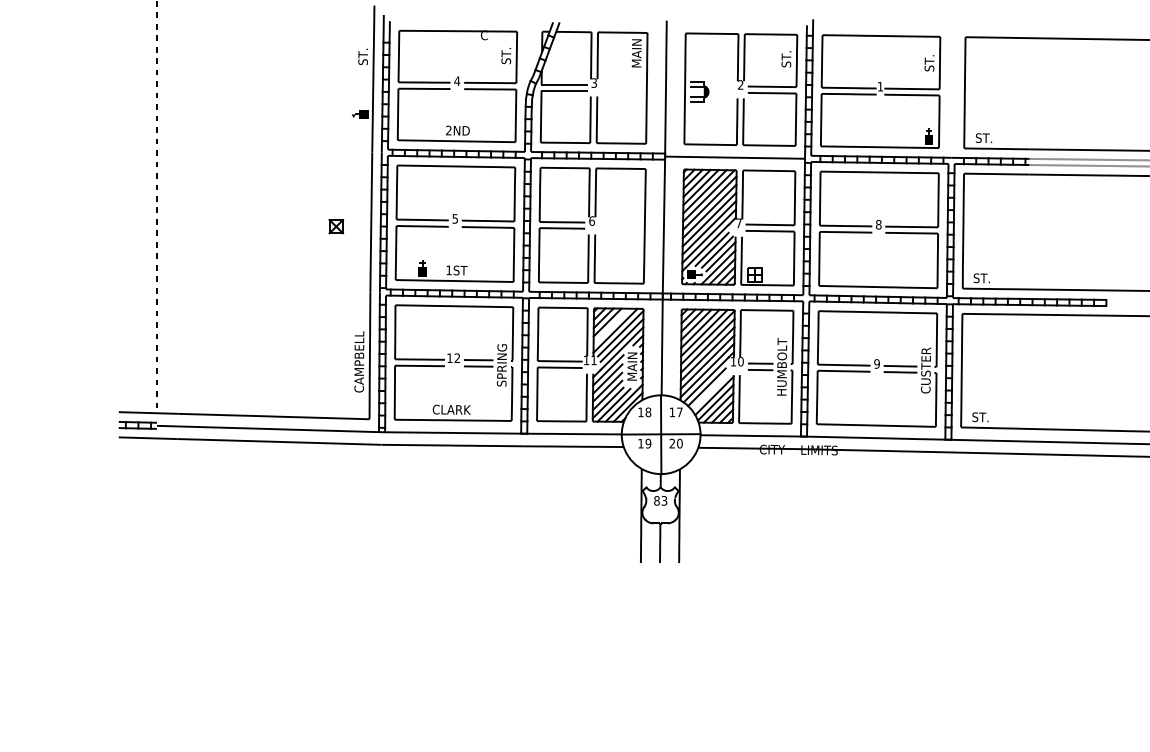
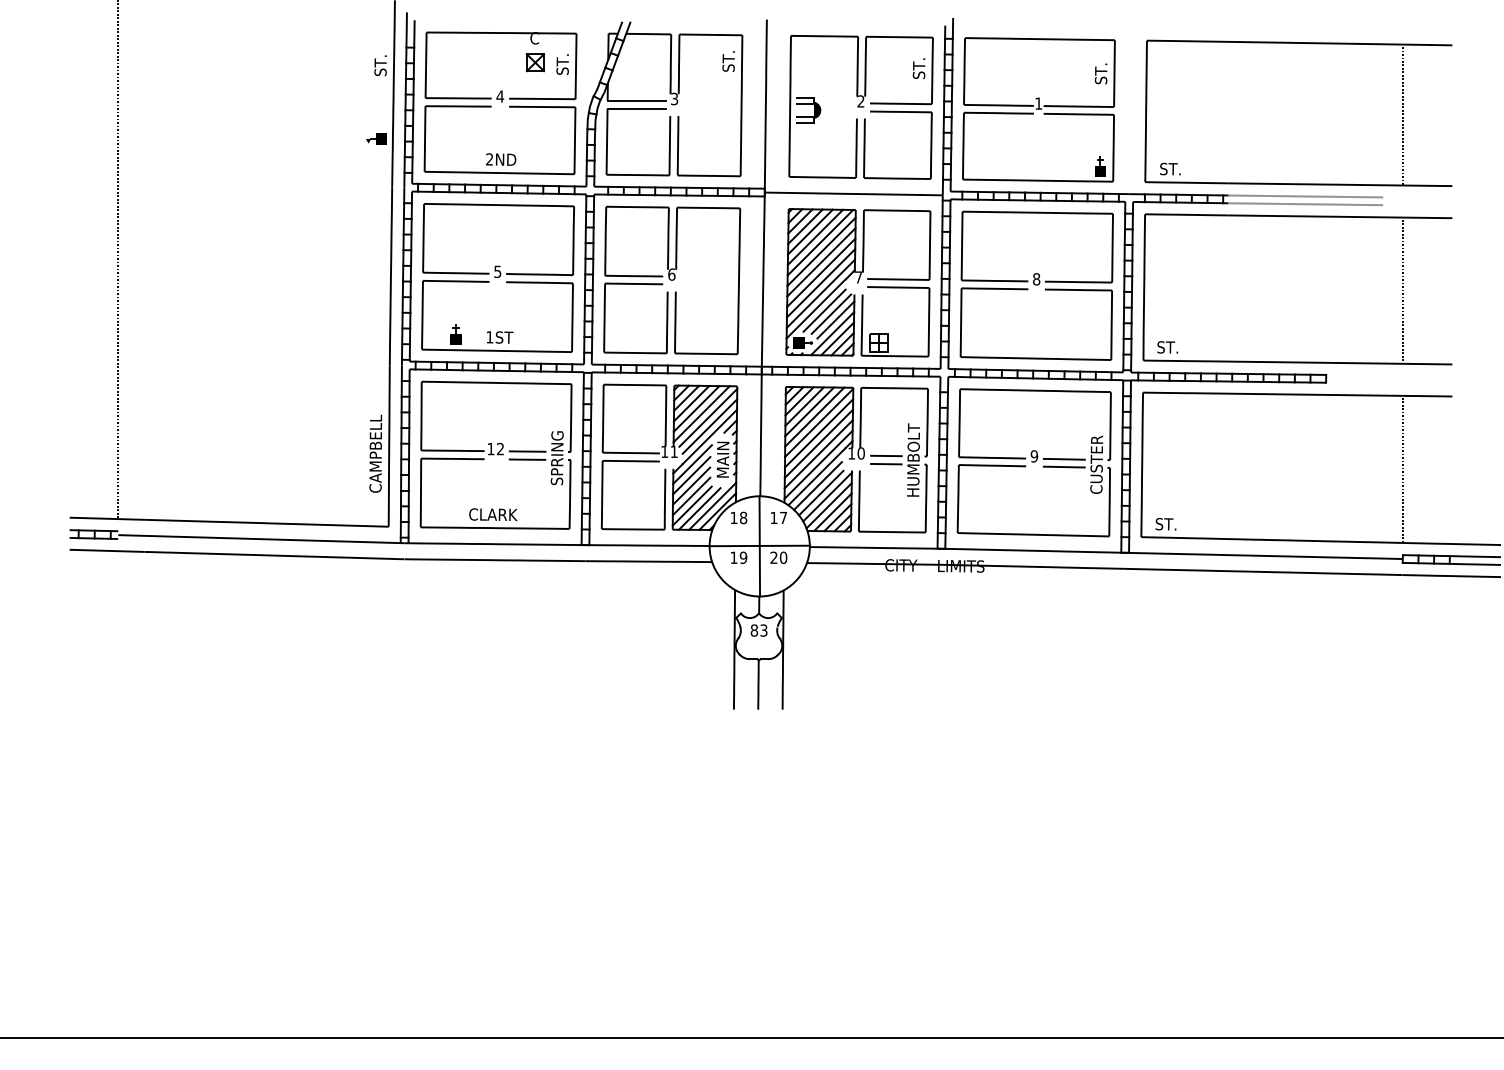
text: (636, 53) -> (728, 61), MAIN -> ST.
part: (336, 226) -> (535, 62), moved
line: (611, 326) -> (696, 408), added
line: (709, 392) -> (821, 492), added

